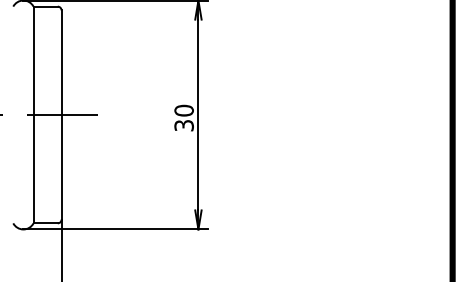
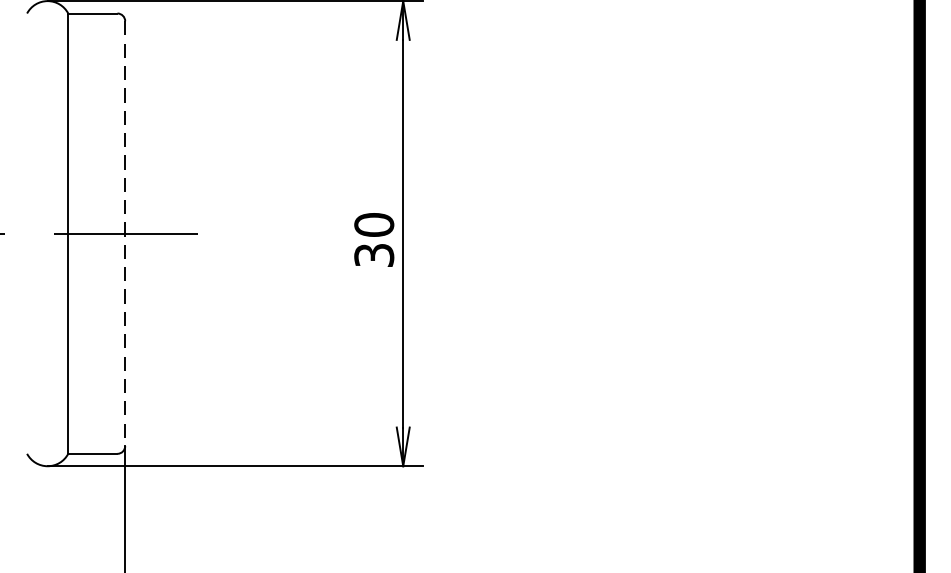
line: (61, 115) -> (125, 234), solid -> dashed

